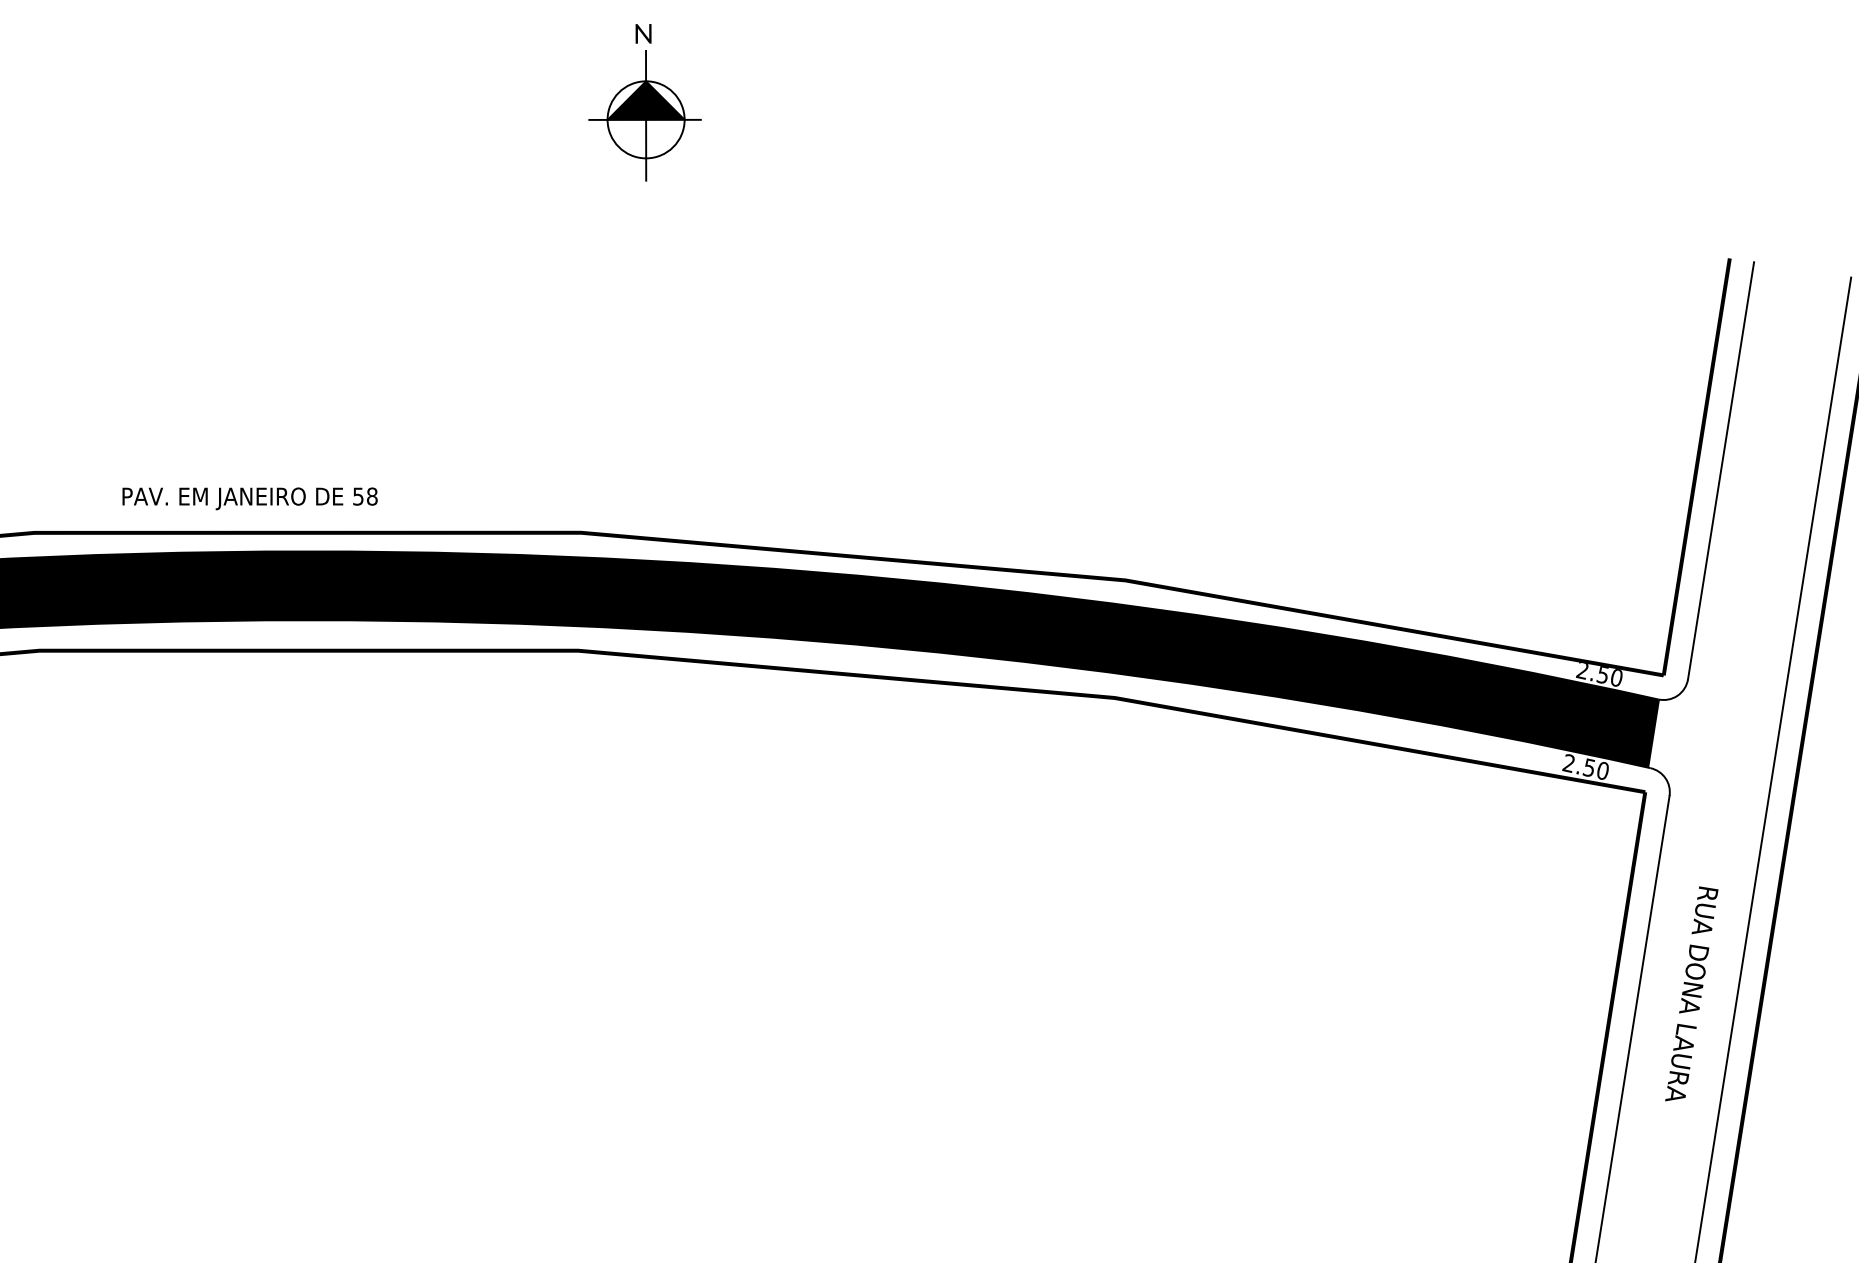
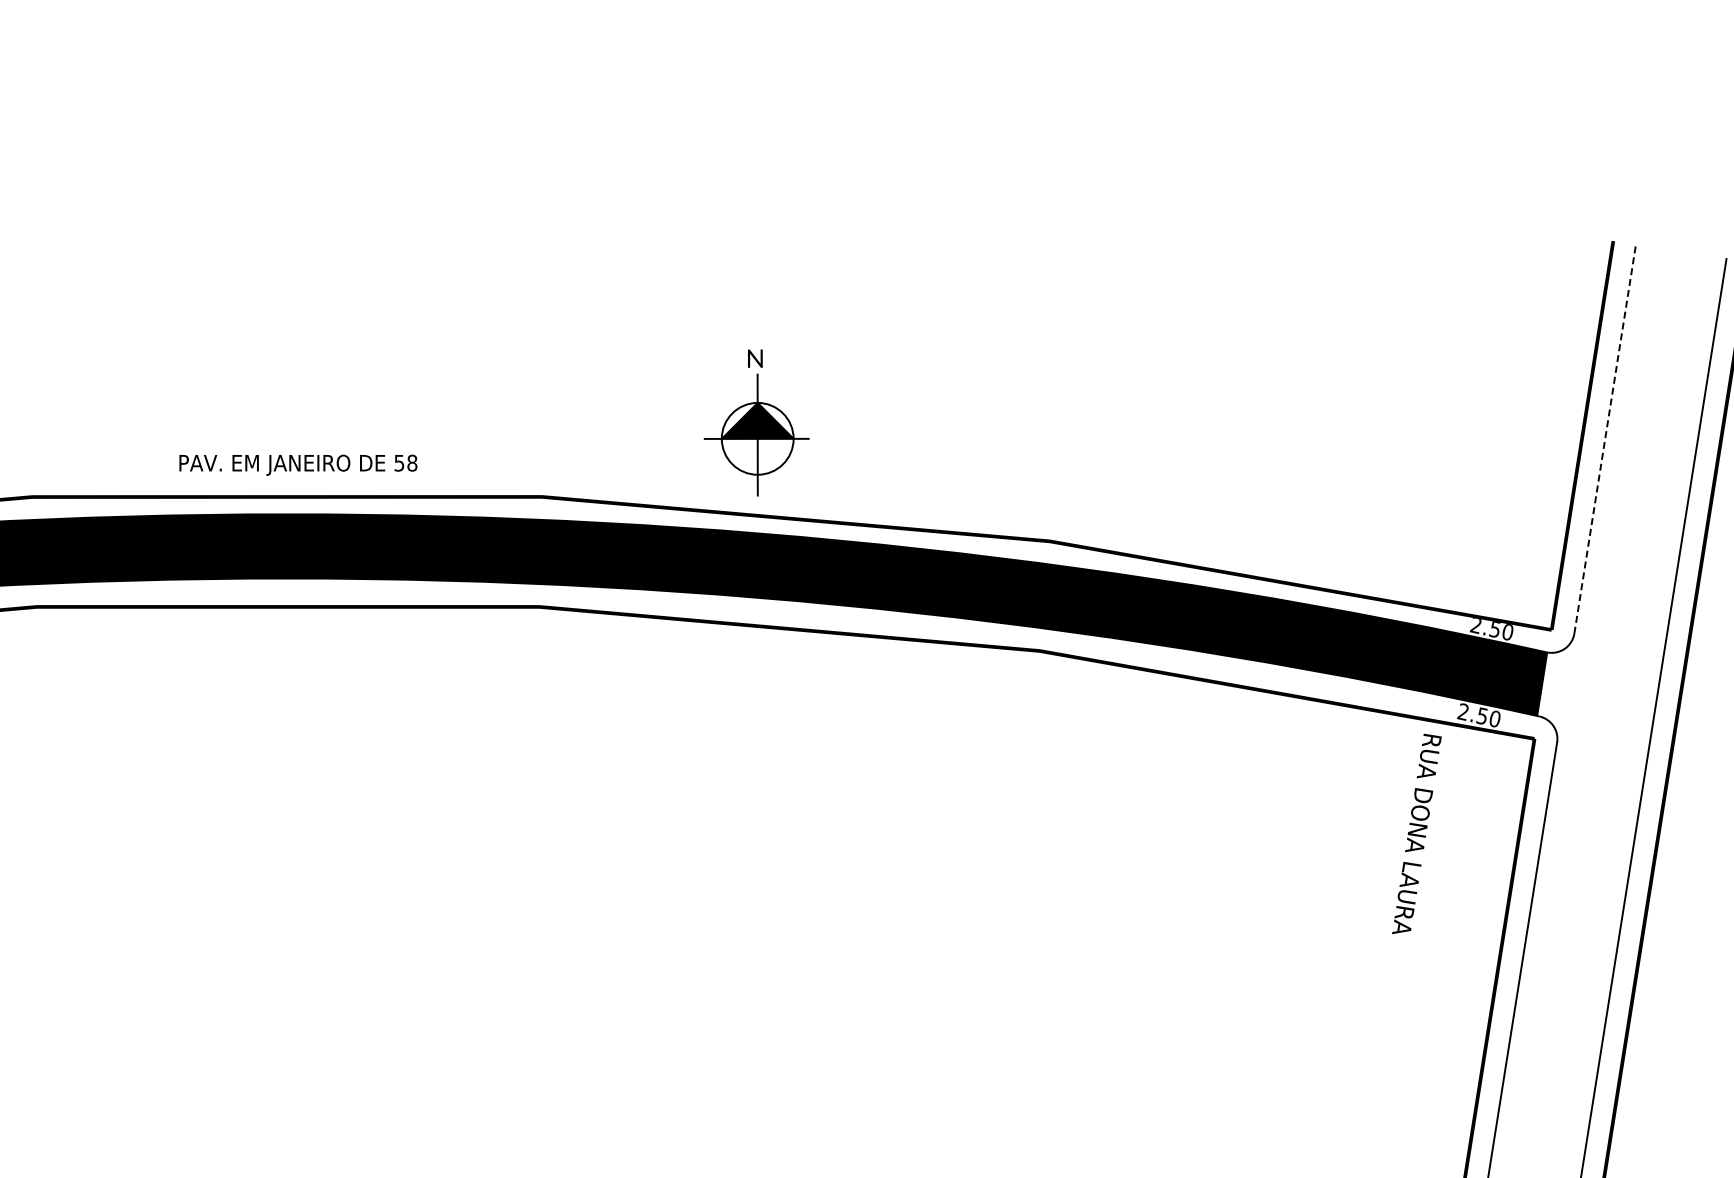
part: (644, 102) -> (756, 422), moved
line: (1721, 471) -> (1605, 439), solid -> dashed
text: (250, 497) -> (298, 464), moved
text: (1691, 993) -> (1416, 833), moved

